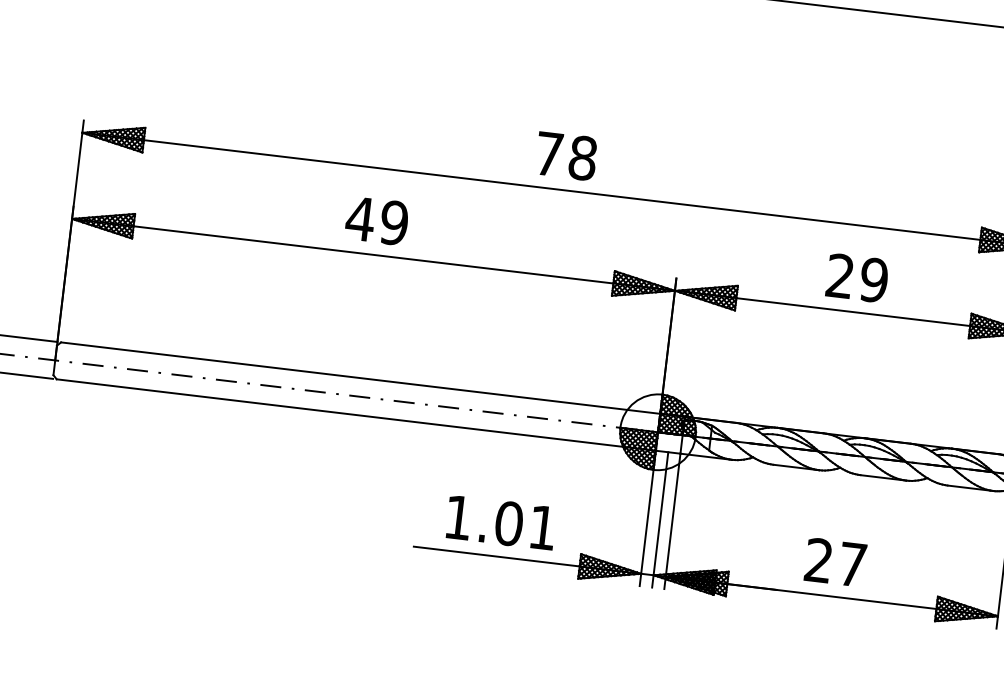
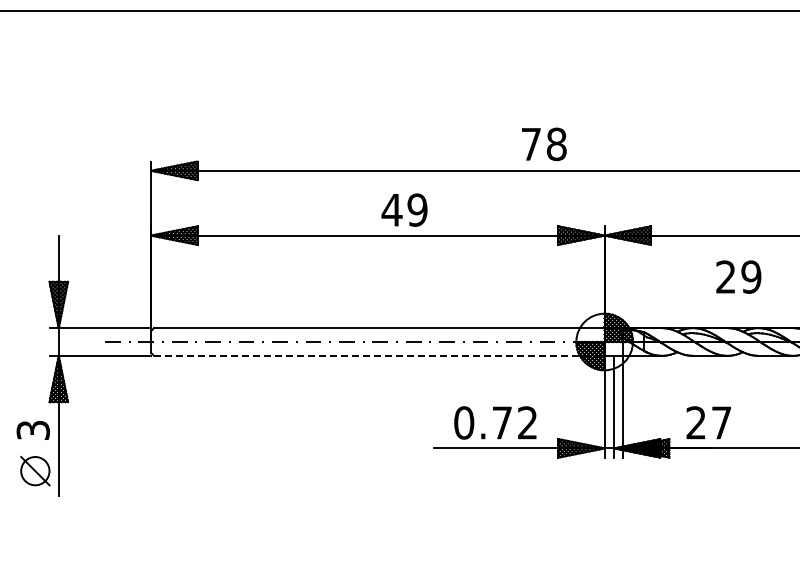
text: (566, 156) -> (544, 144), moved
text: (377, 220) -> (404, 209), moved
text: (857, 277) -> (738, 276), moved
line: (356, 414) -> (379, 355), solid -> dashed
text: (500, 522) -> (495, 422), 1.01 -> 0.72
text: (835, 561) -> (708, 422), moved

